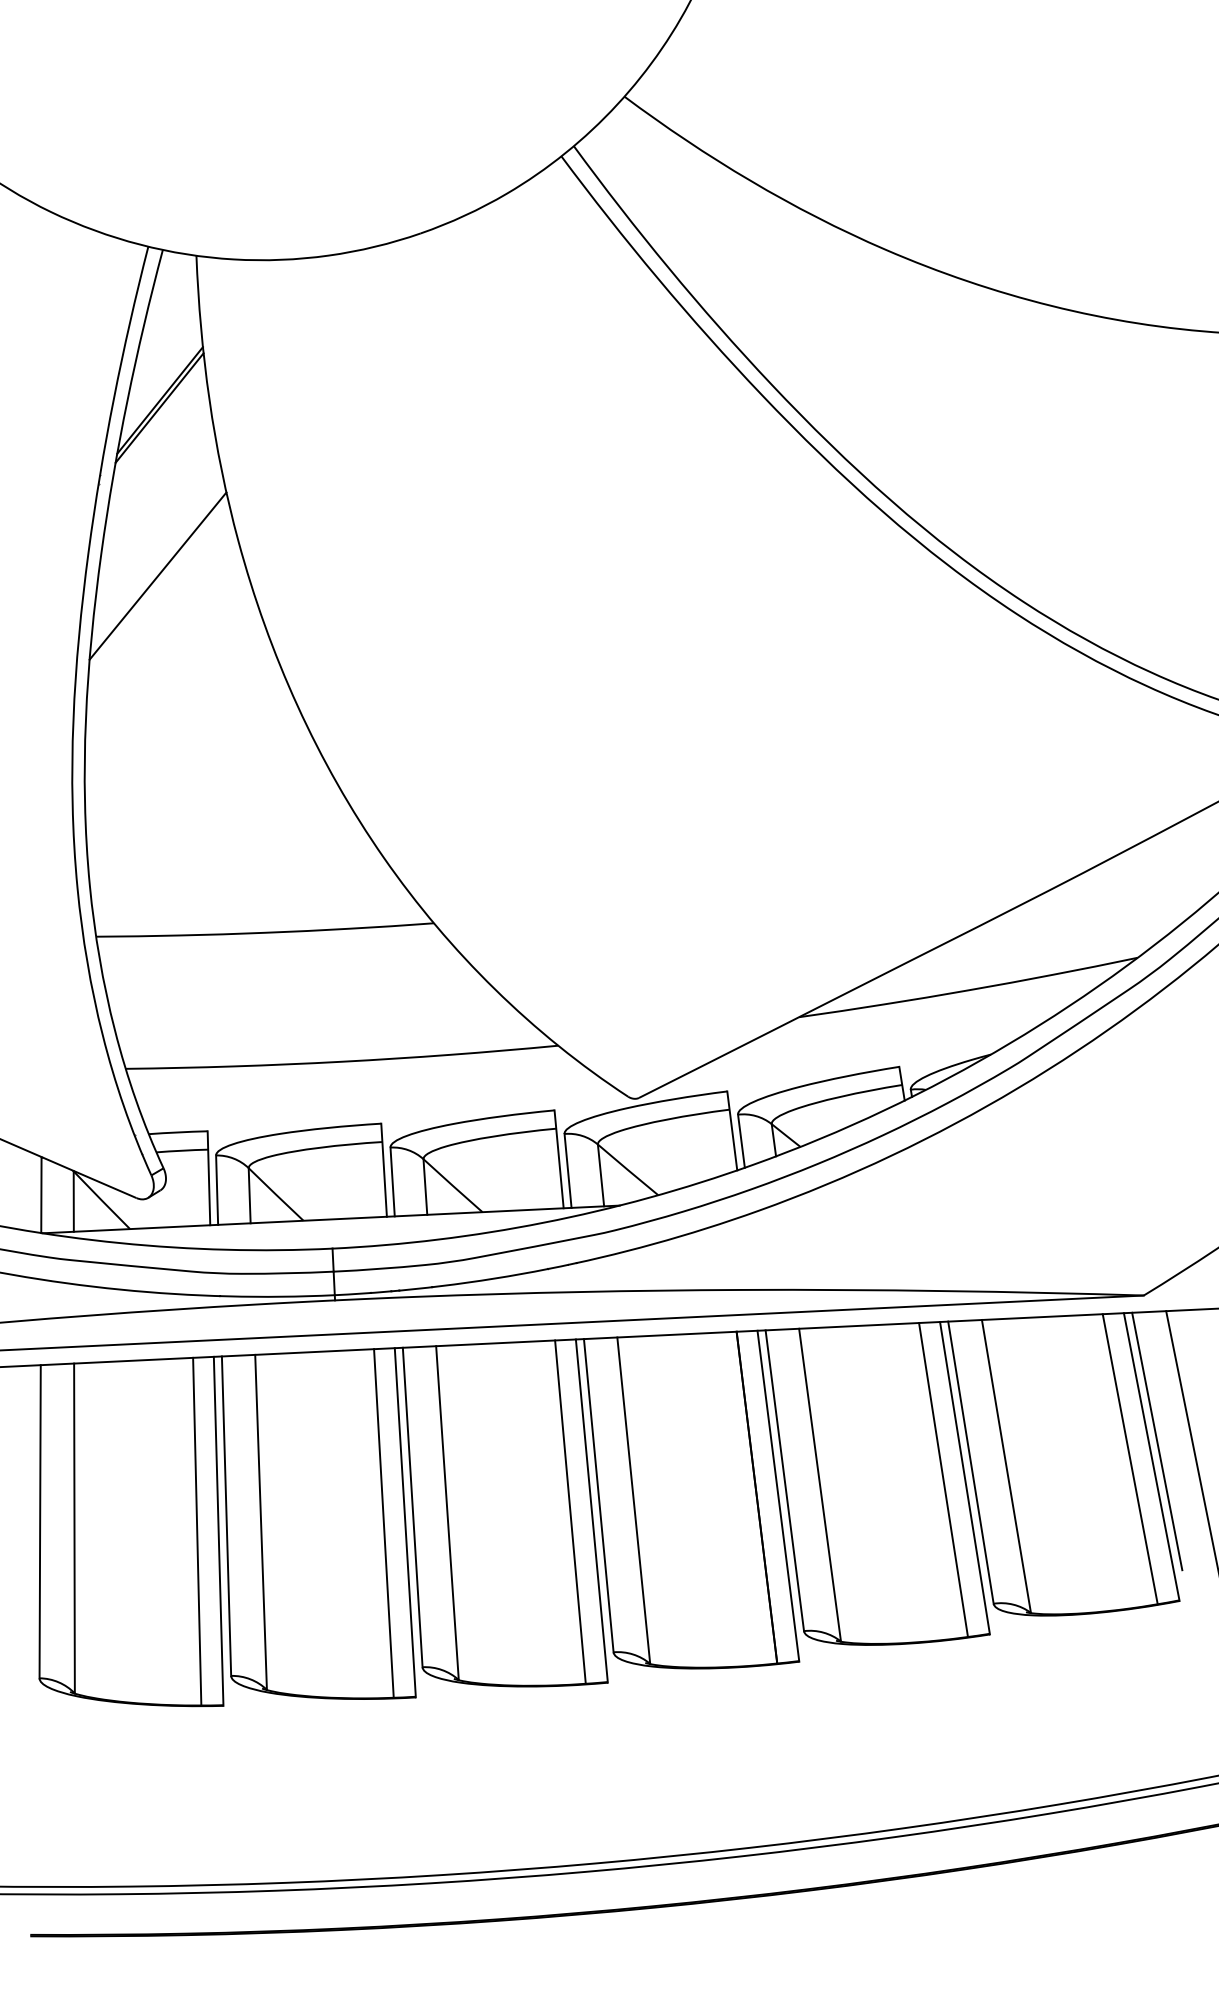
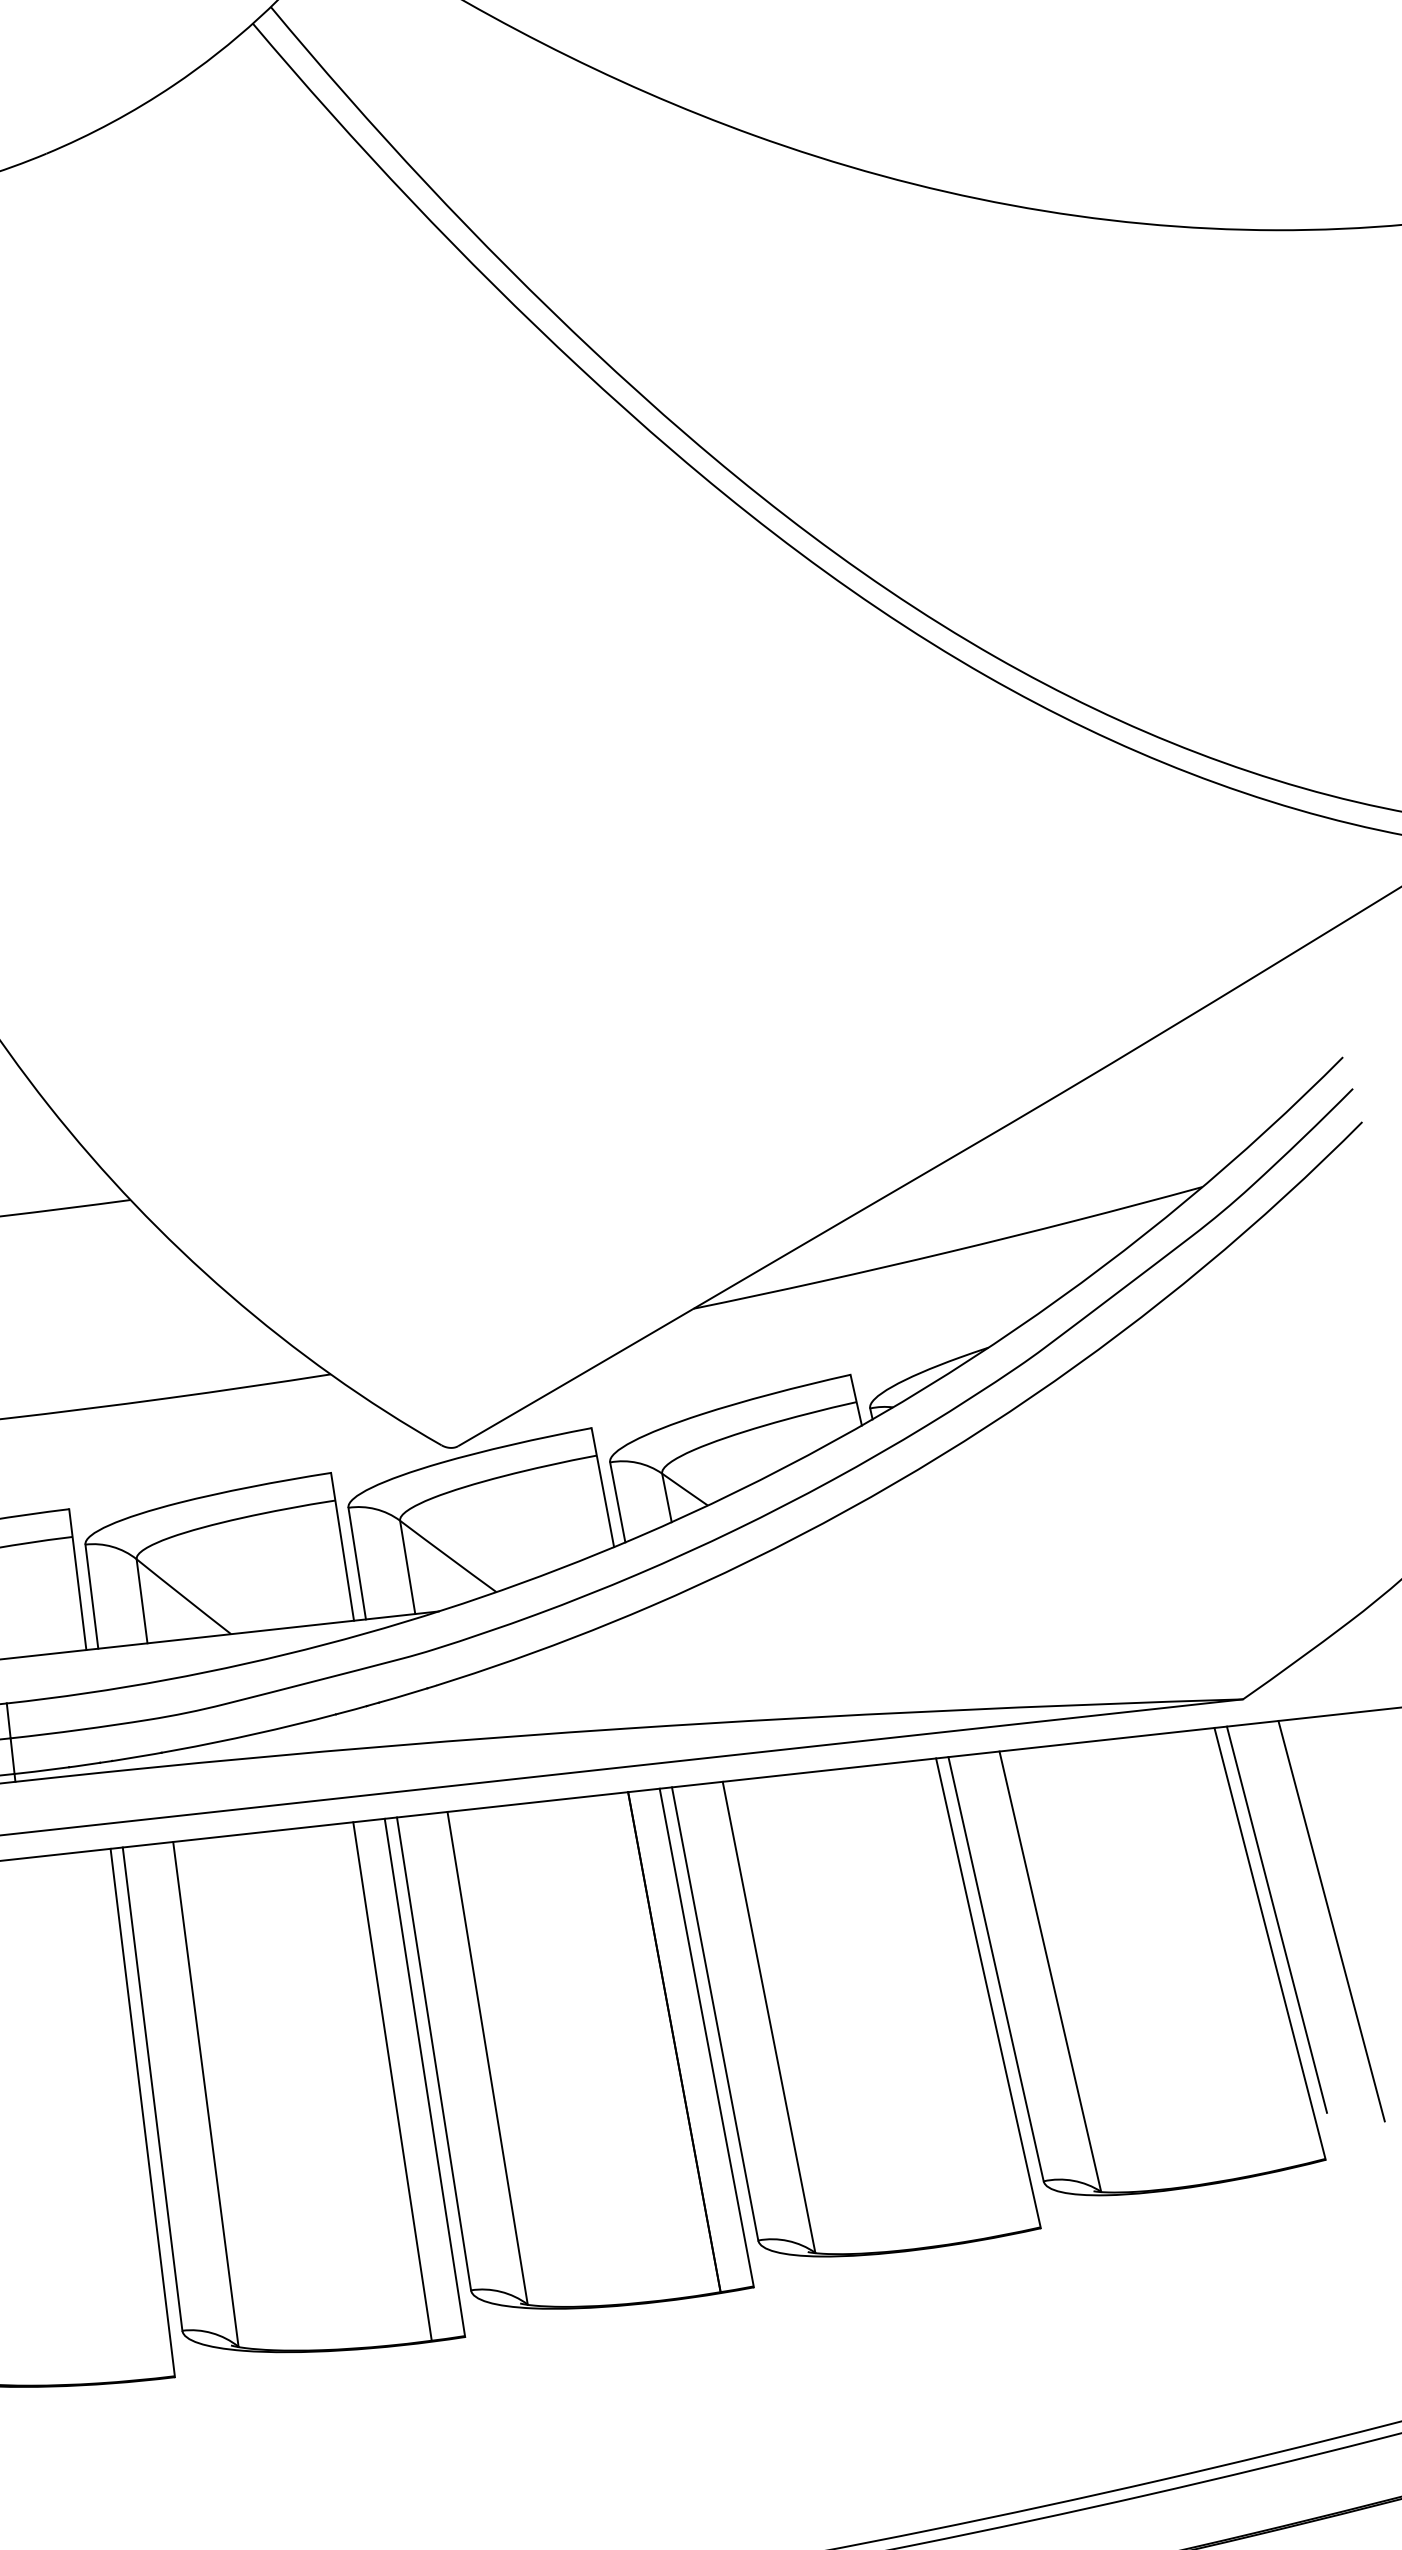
line: (1129, 1459) -> (1236, 1949), removed
line: (943, 1480) -> (956, 1998), removed
line: (383, 1523) -> (109, 2116), removed

